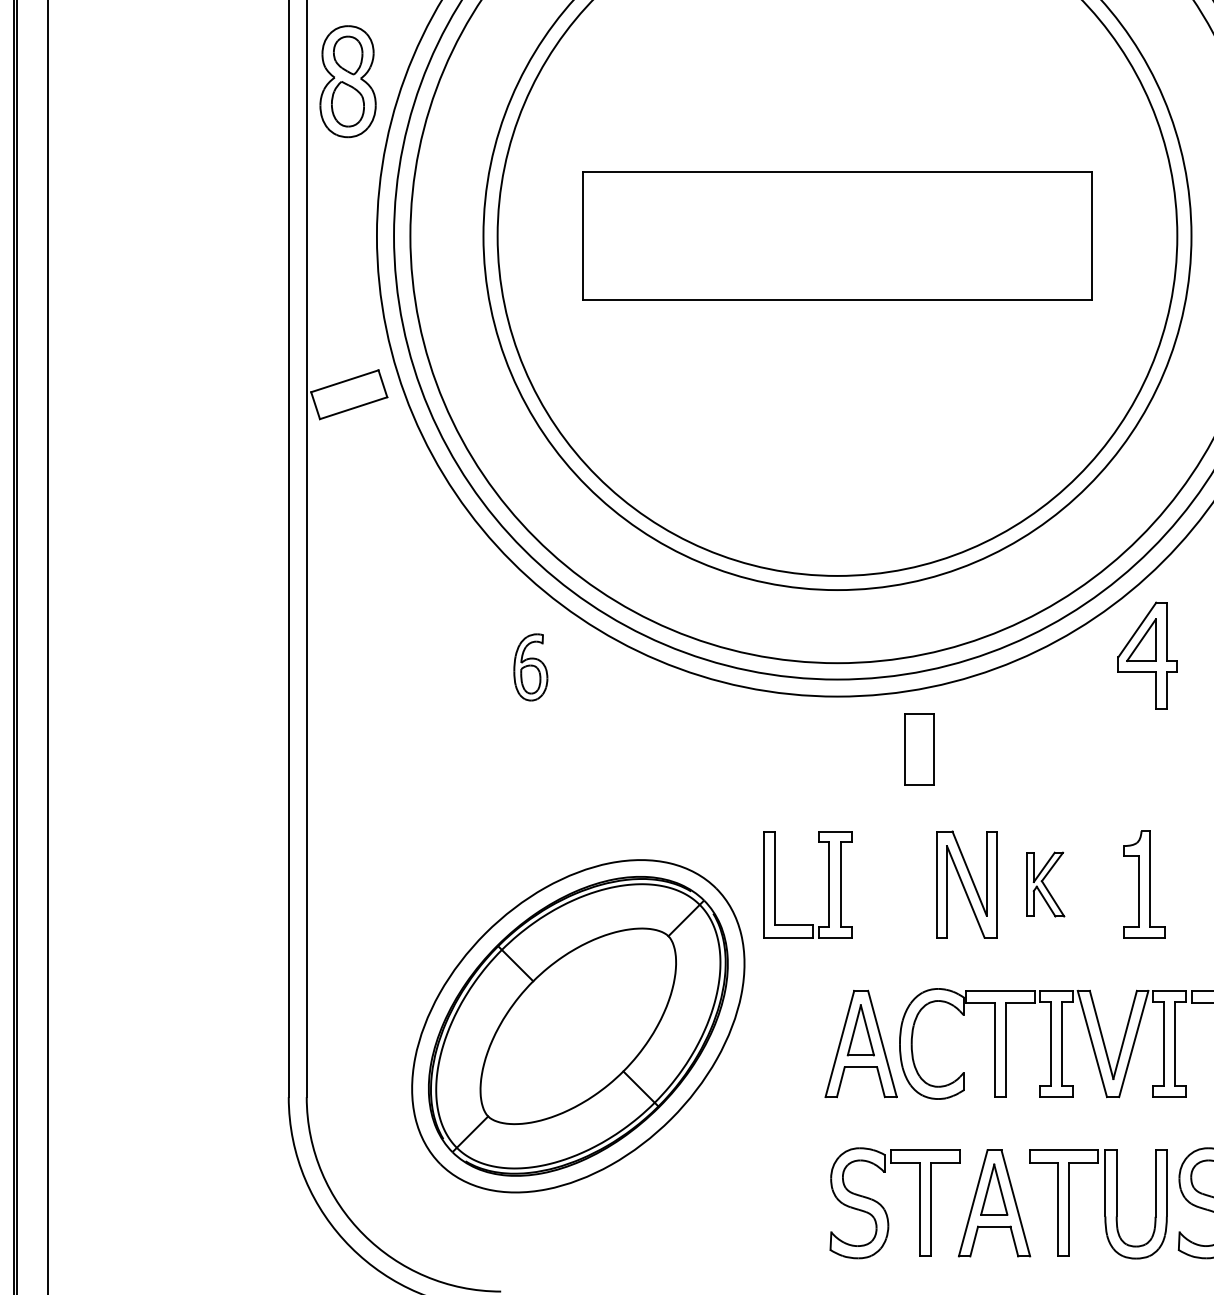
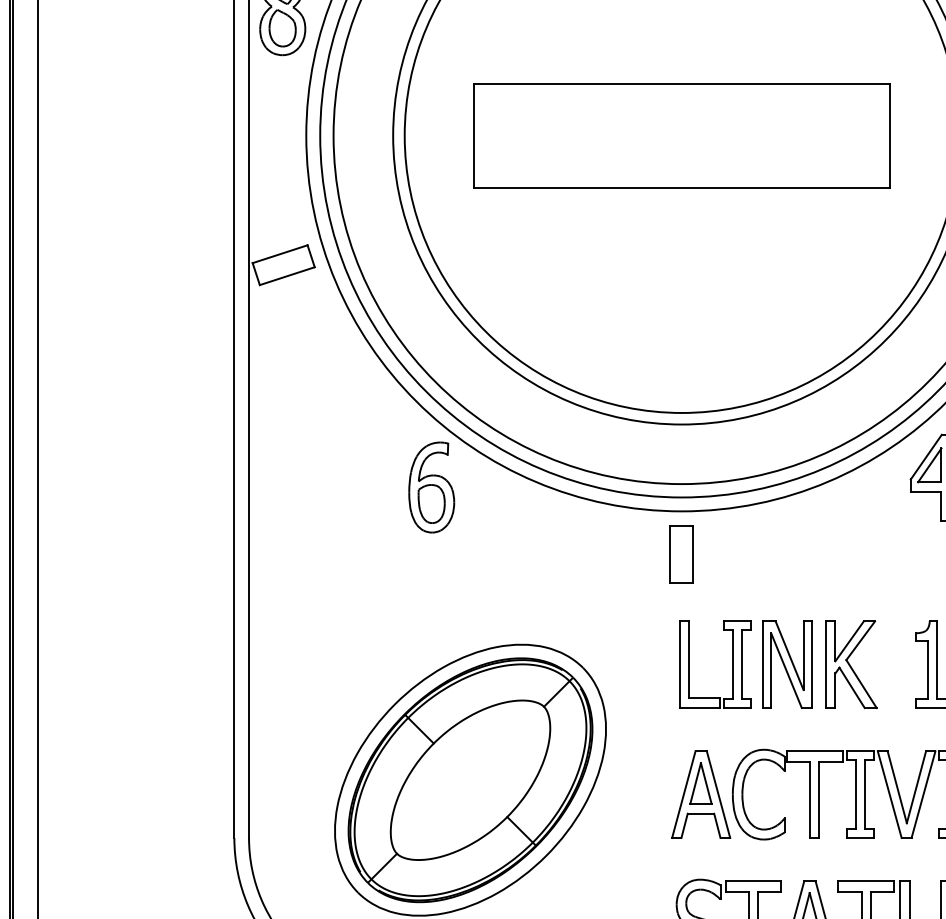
part: (530, 667) -> (431, 487), size x1.67
part: (919, 749) -> (681, 554), moved
part: (828, 884) -> (732, 664), moved
part: (1045, 884) -> (851, 664), size x1.67

